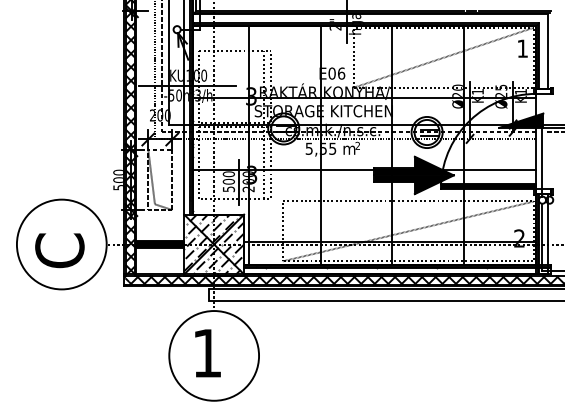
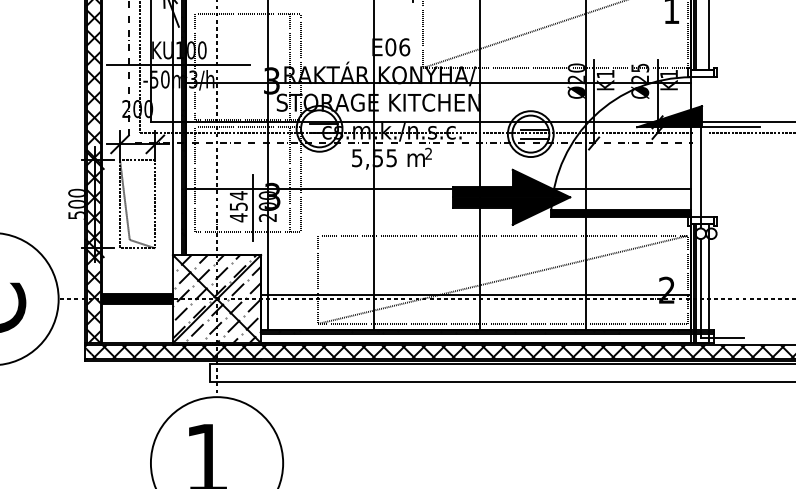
text: (228, 181) -> (238, 206), 500 -> 454

